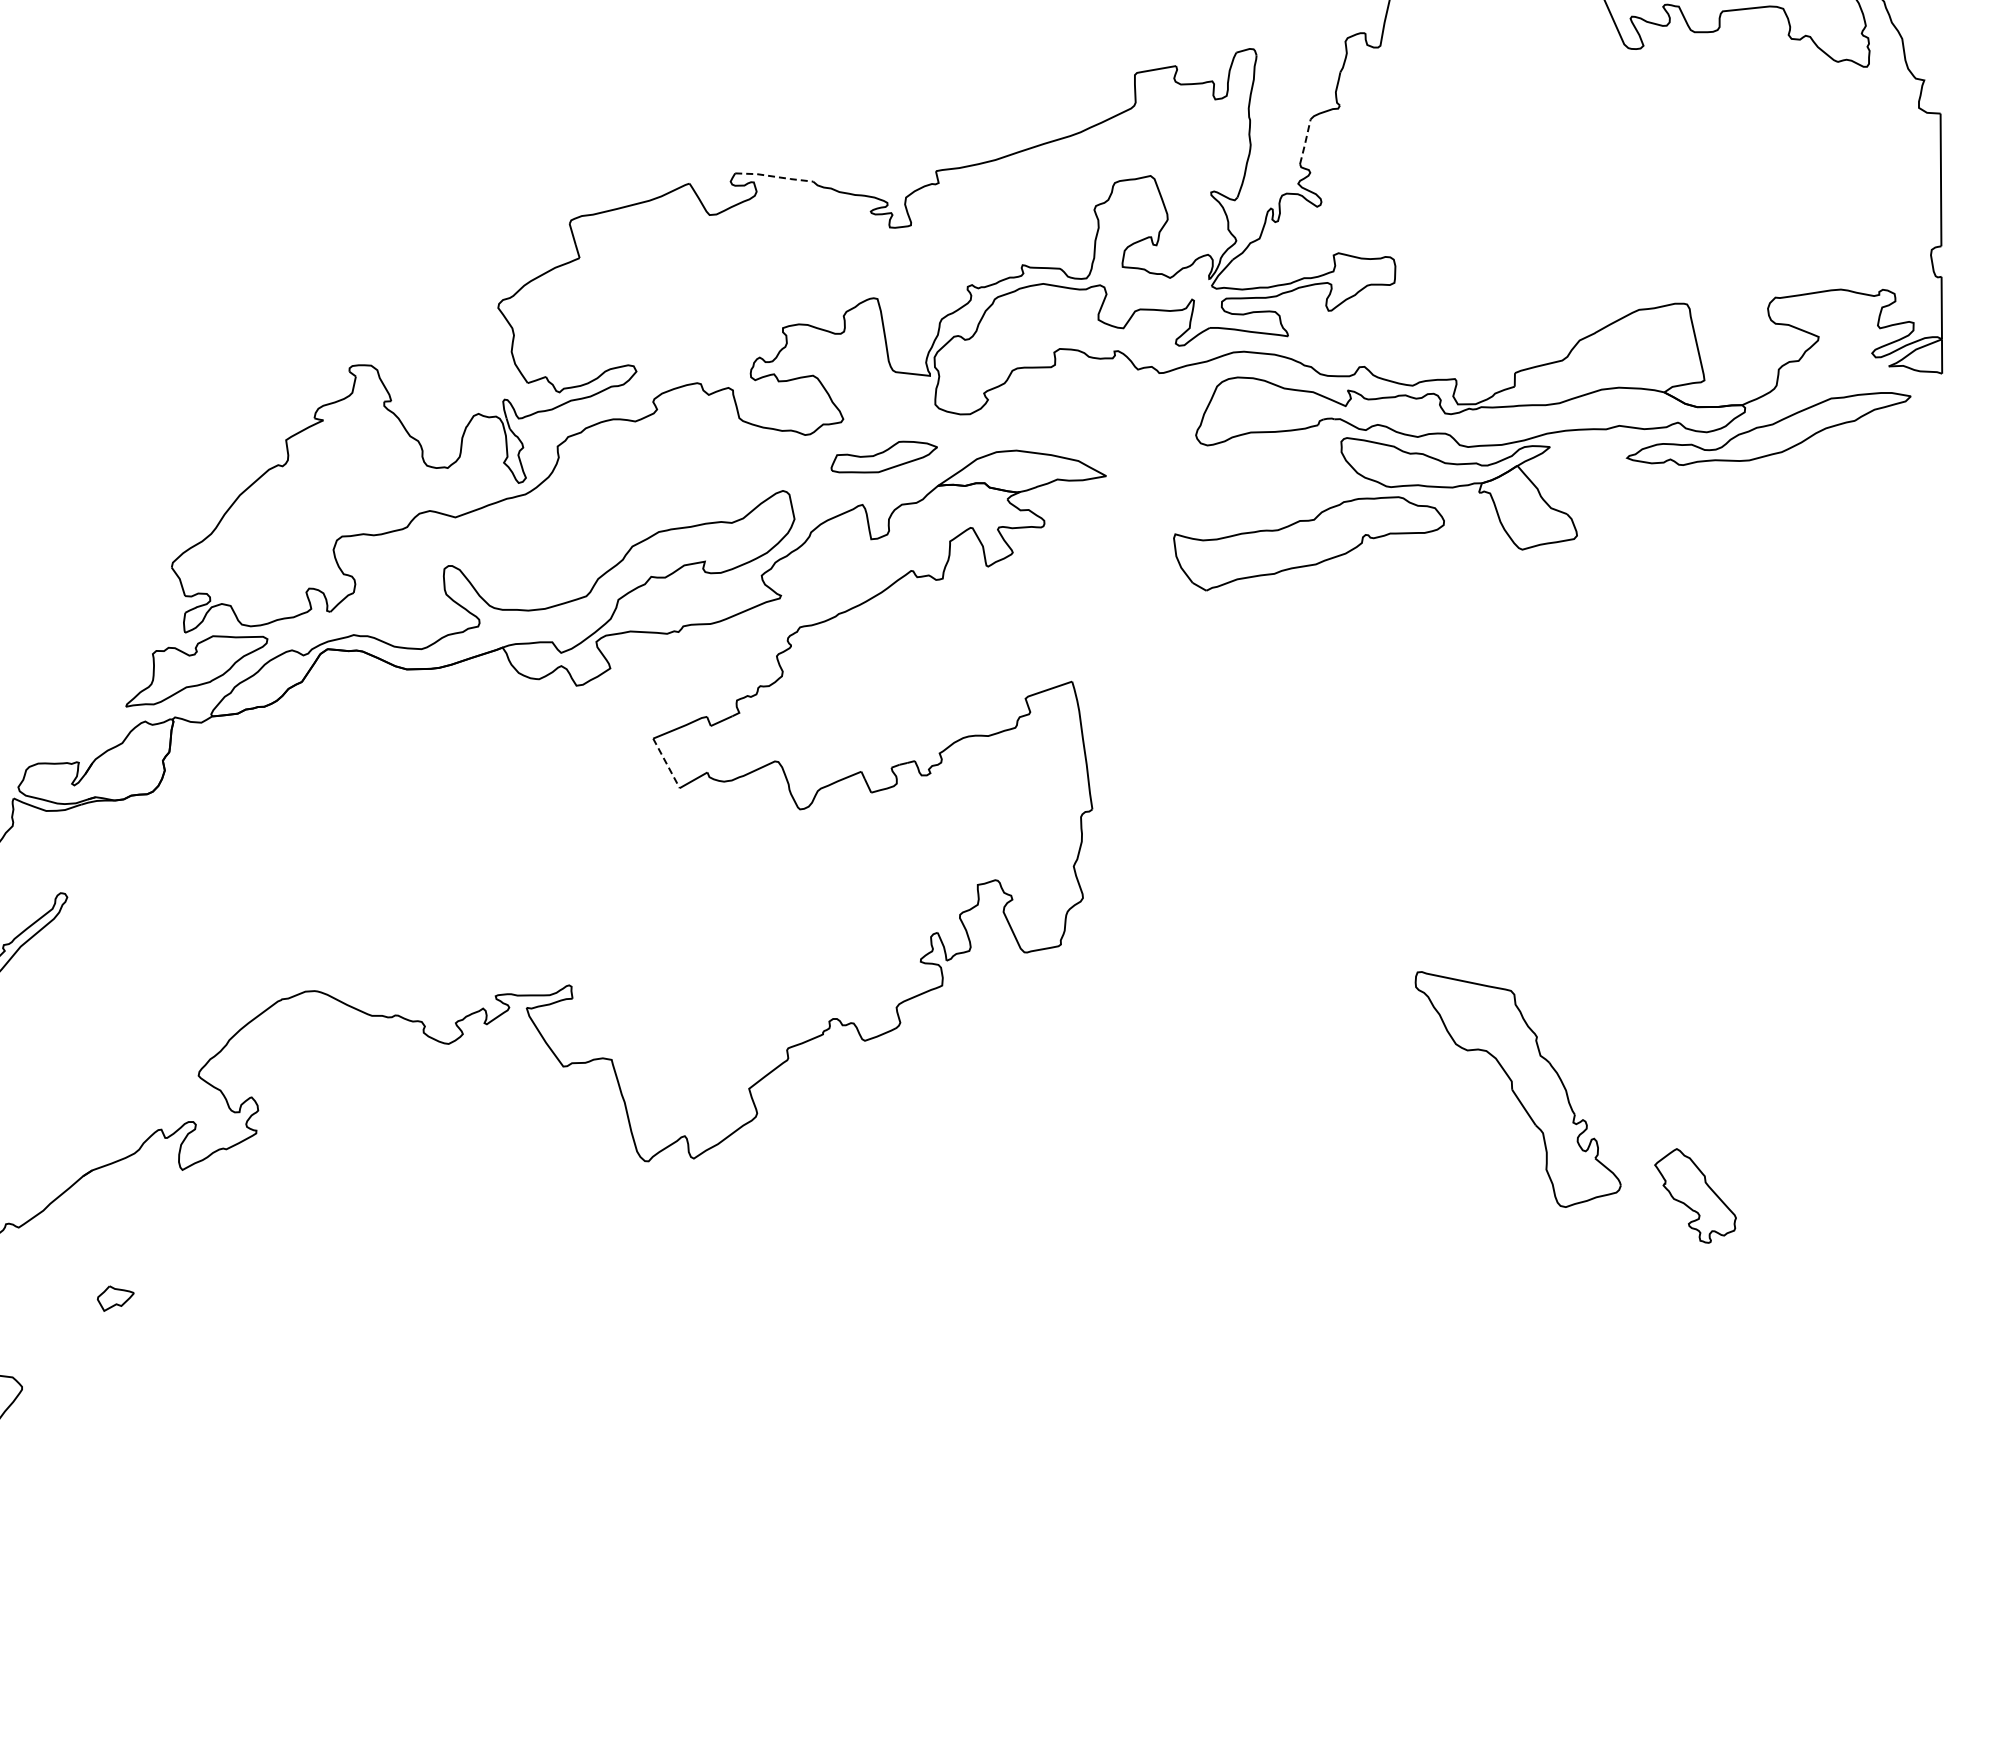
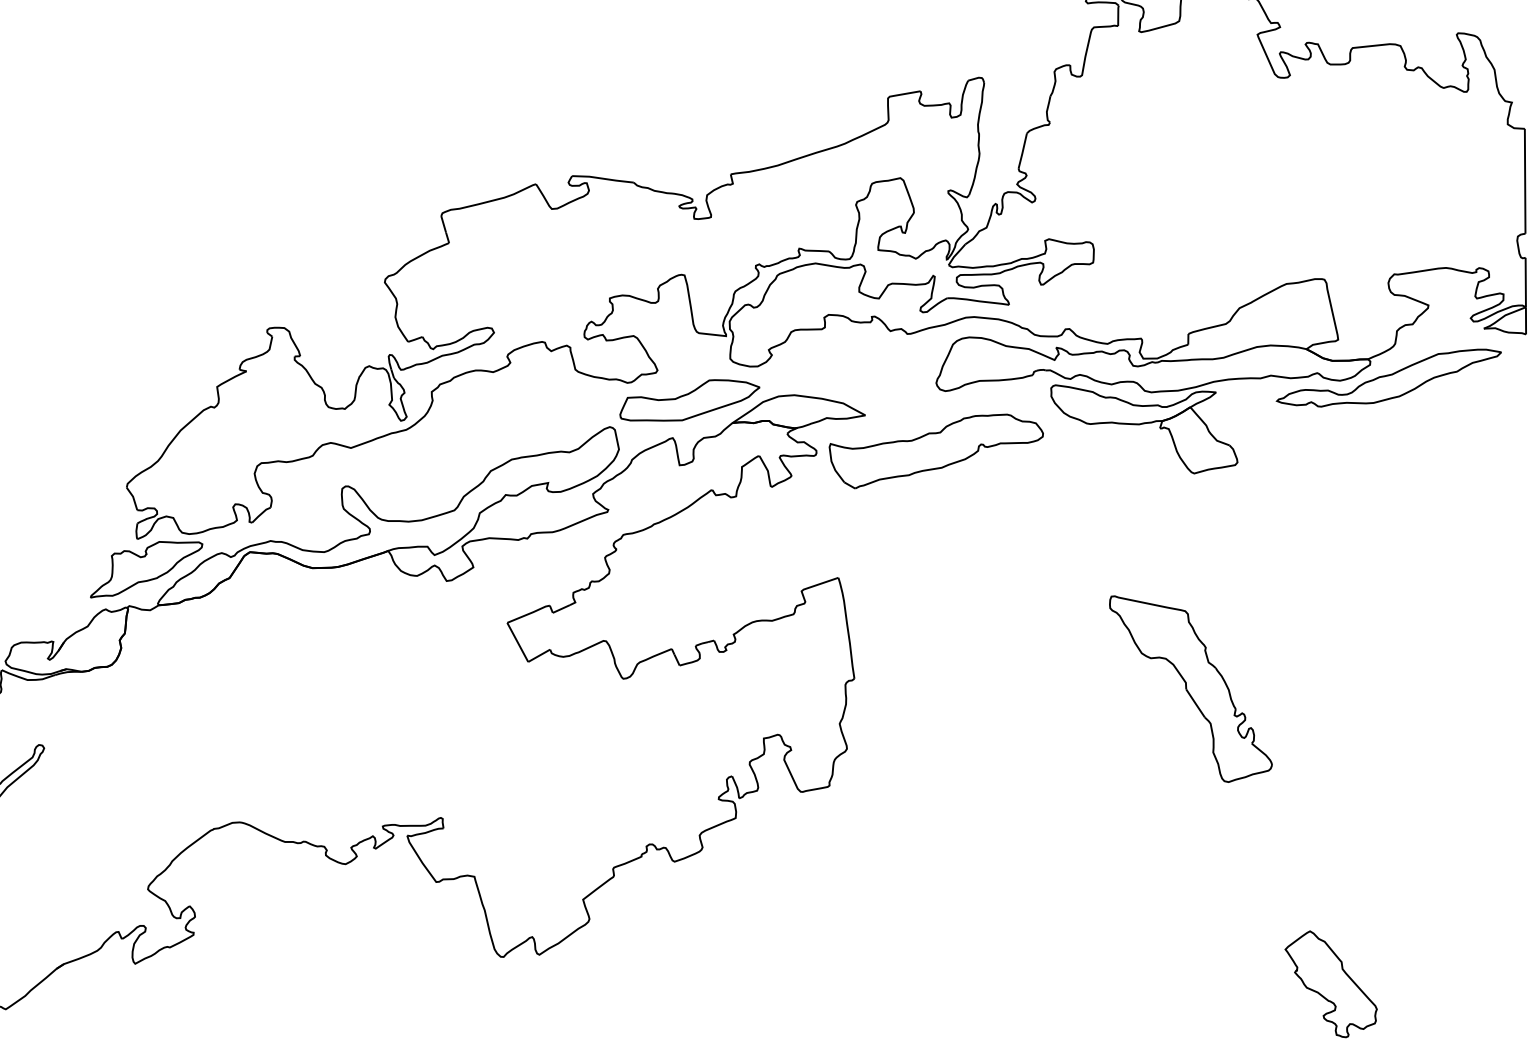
line: (1305, 142) -> (1022, 151), dashed -> solid
line: (774, 176) -> (603, 178), dashed -> solid
part: (884, 456) -> (690, 399), size x1.67
part: (1308, 543) -> (935, 451), moved
line: (666, 763) -> (517, 642), dashed -> solid
part: (1517, 1089) -> (1190, 689), moved
part: (1695, 1195) -> (1331, 983), size x1.43

